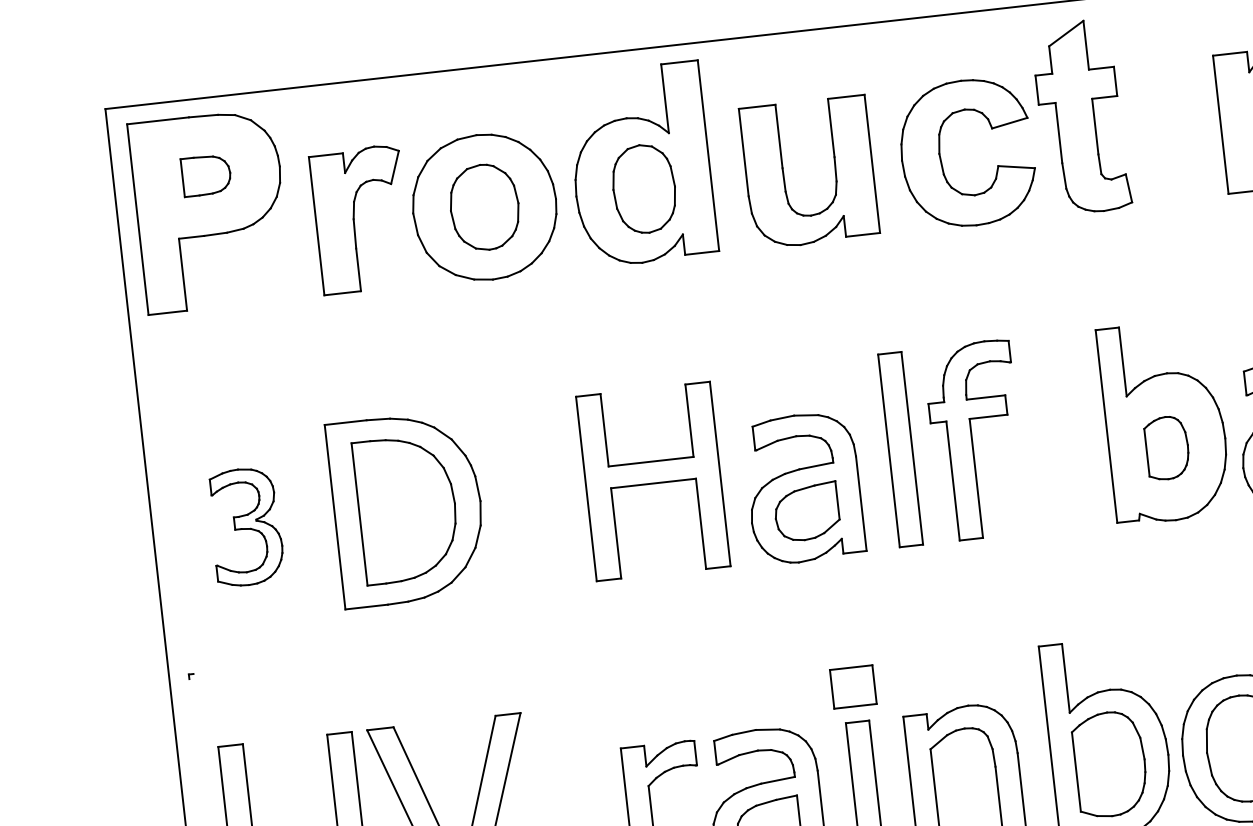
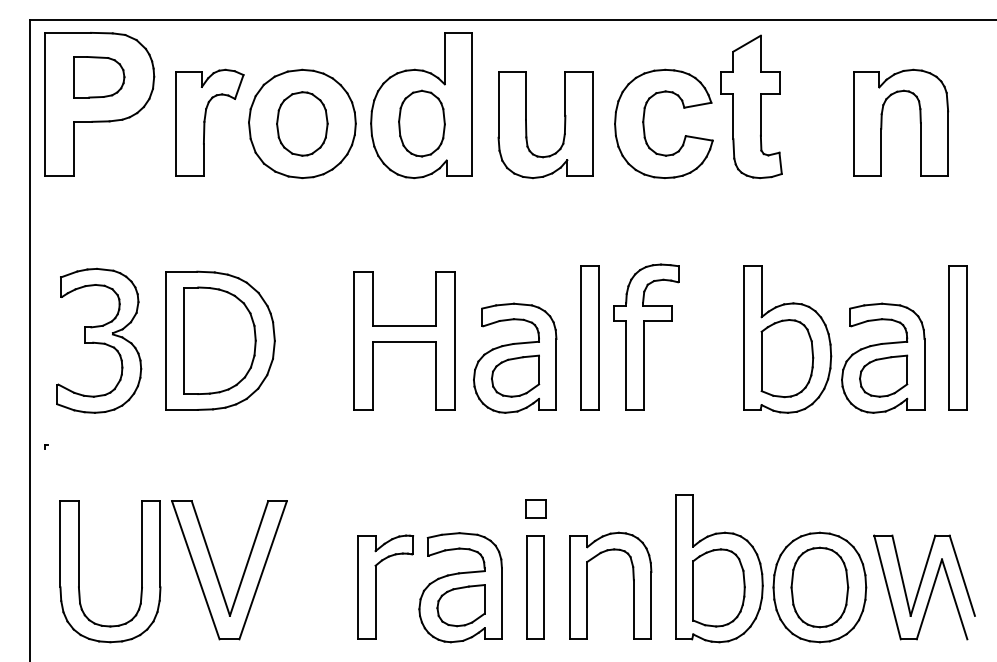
part: (206, 175) -> (99, 77), size x1.43
part: (1167, 447) -> (787, 358), size x1.67
part: (246, 526) -> (99, 340), size x1.67
part: (853, 685) -> (535, 508), size x0.62

